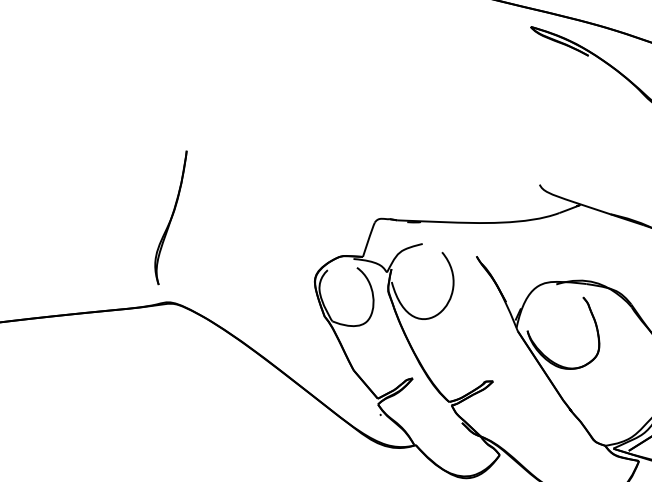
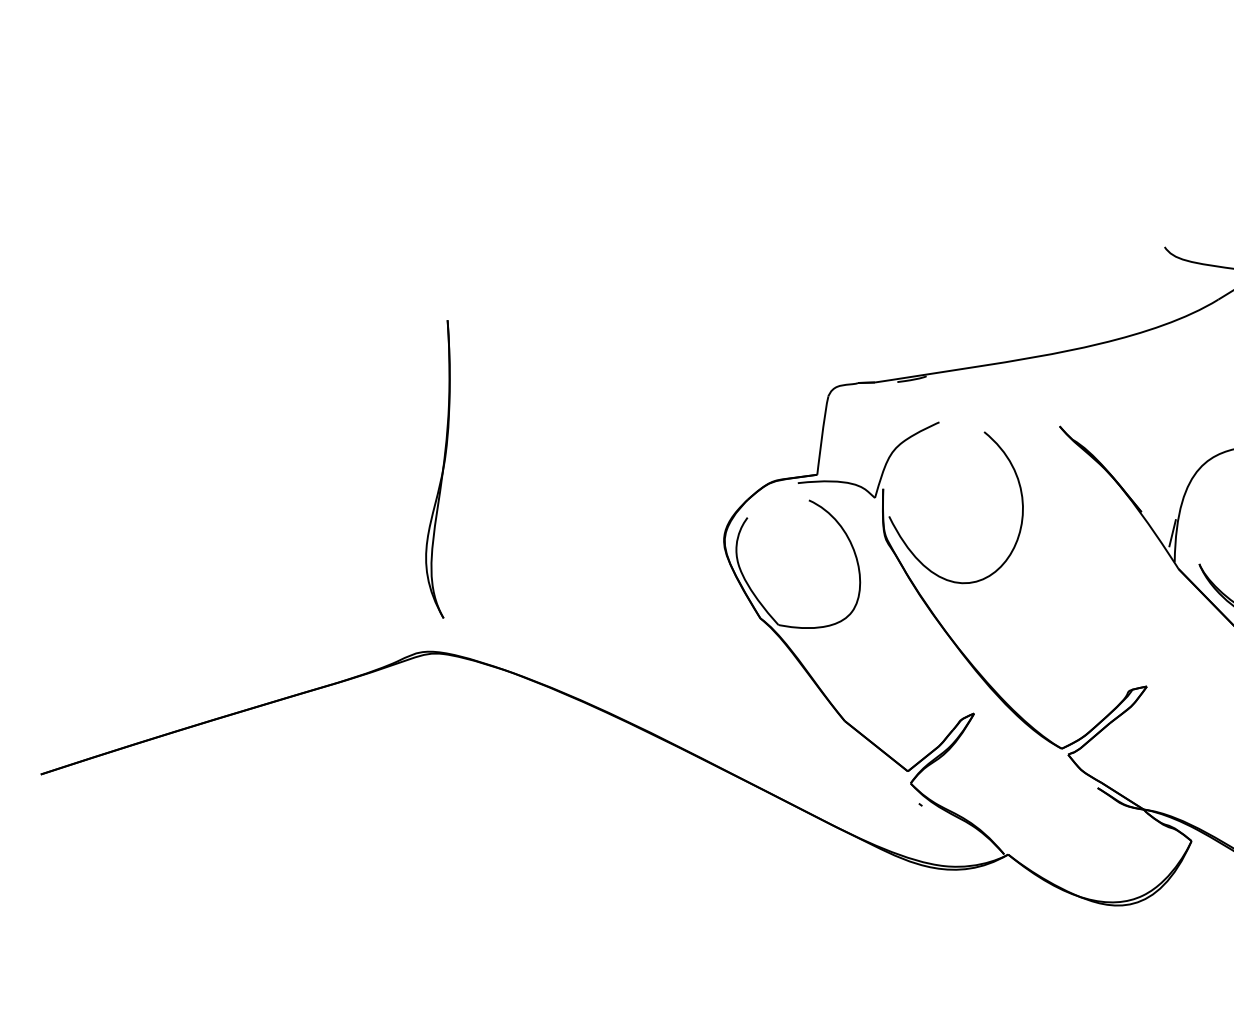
part: (170, 217) -> (440, 469), moved

